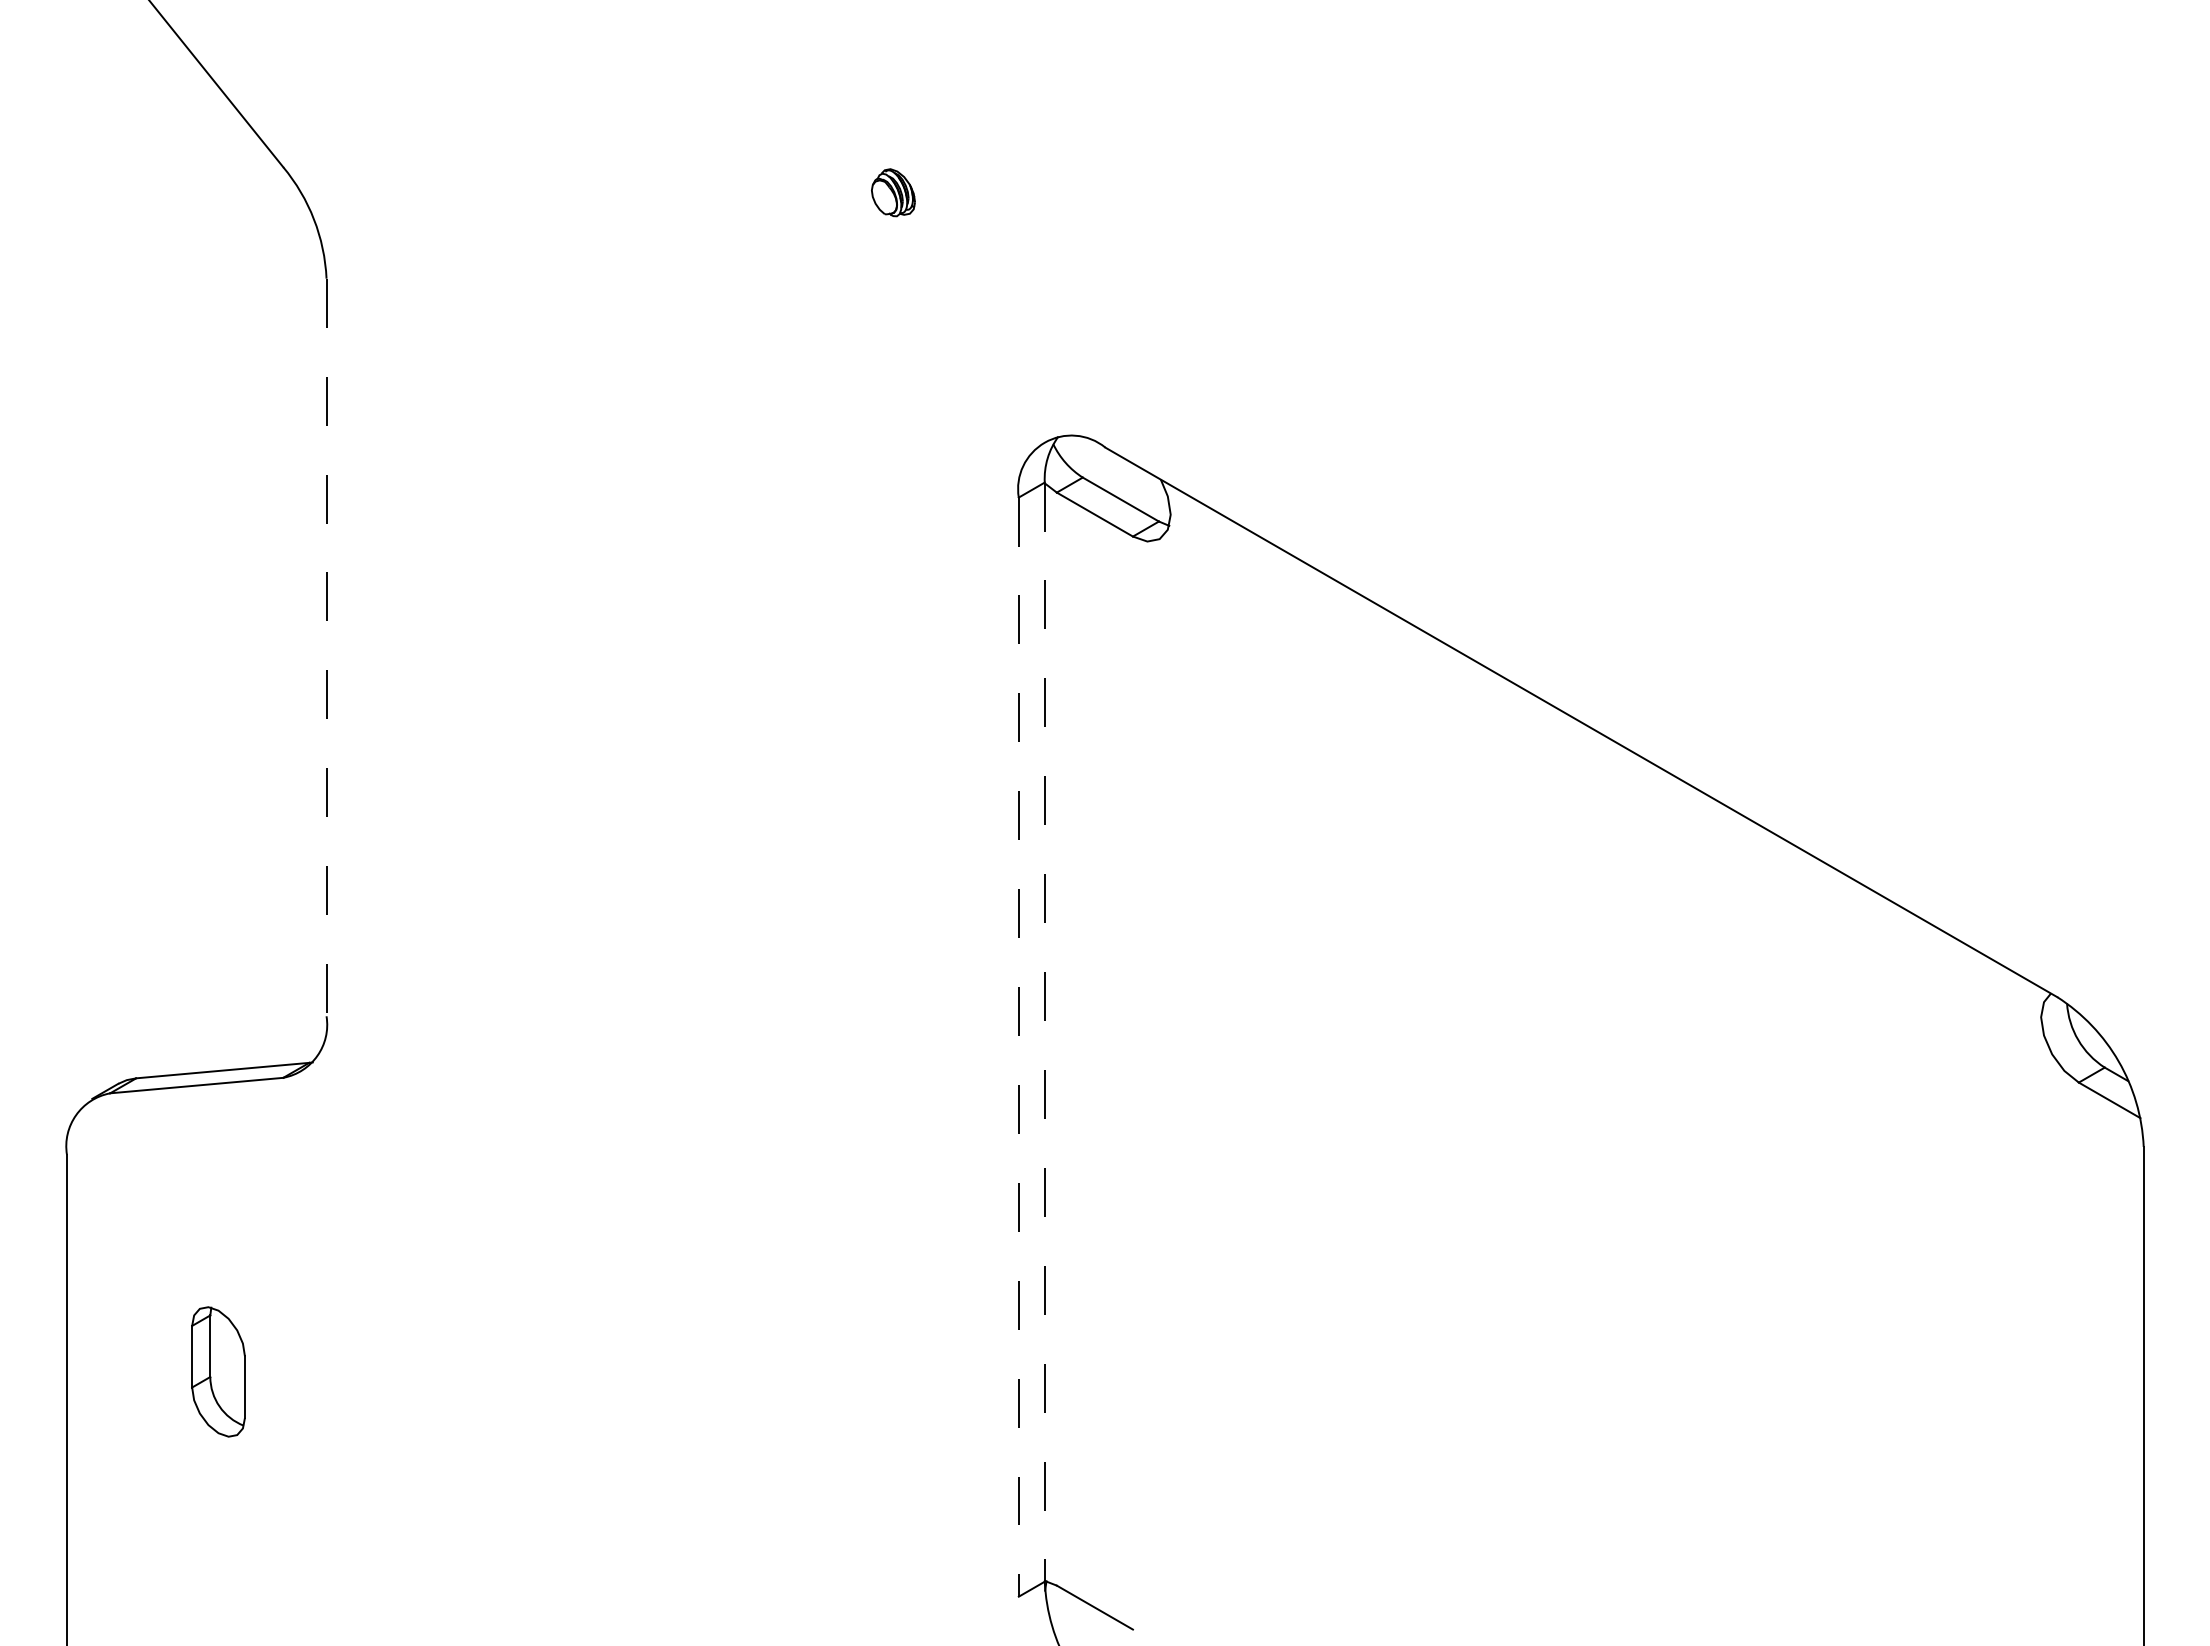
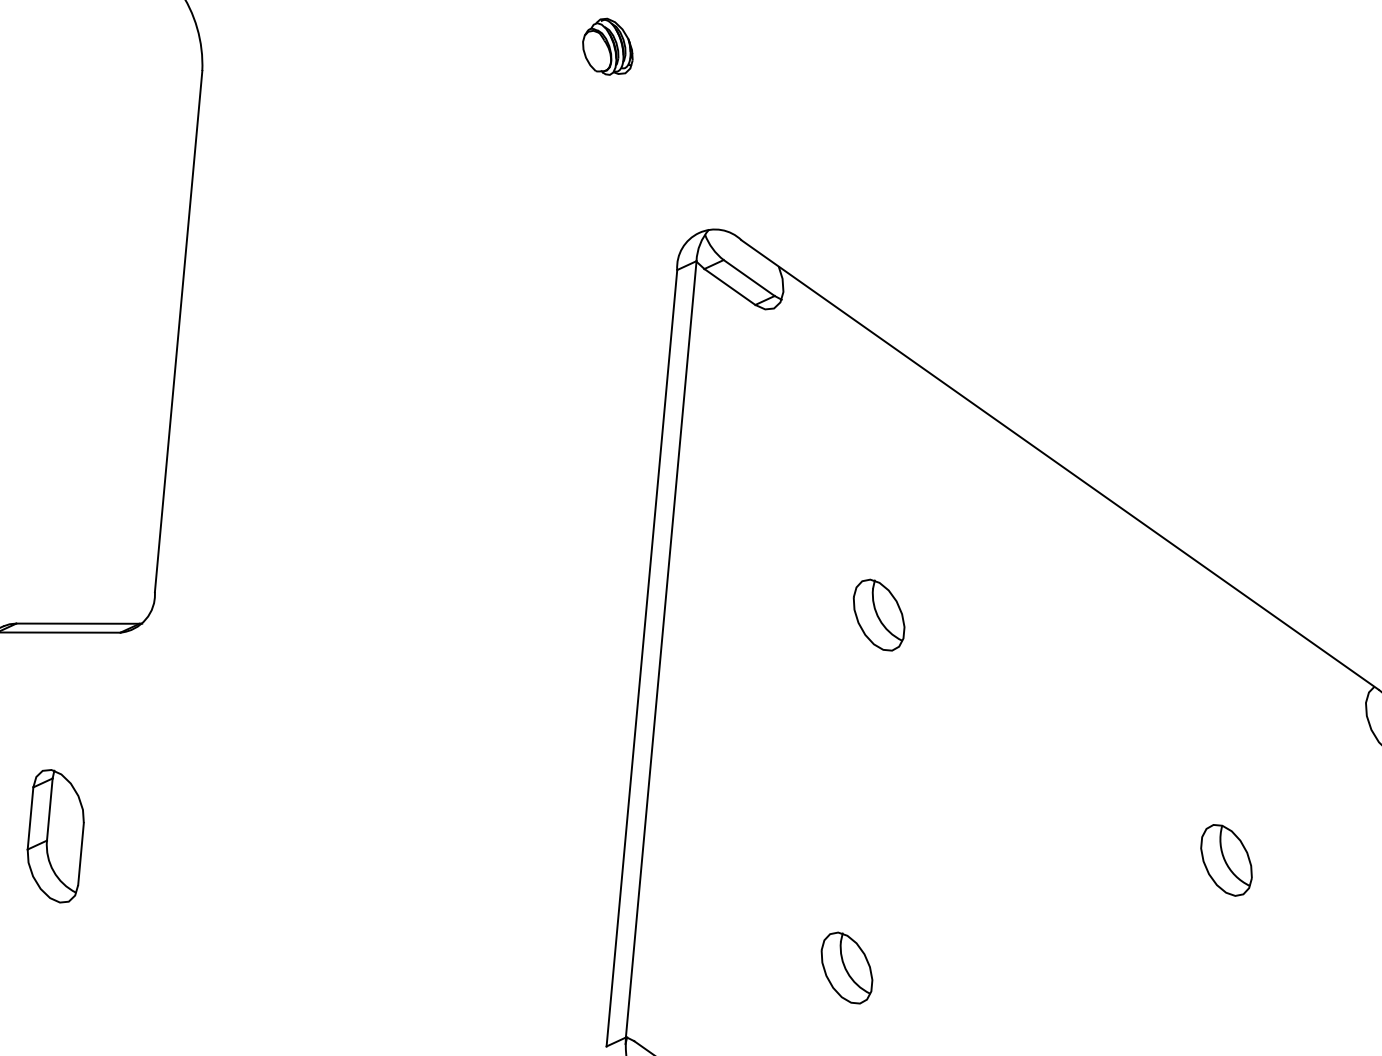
part: (893, 192) -> (608, 46), size x1.67
line: (326, 647) -> (178, 331), dashed -> solid
part: (1345, 955) -> (878, 614), added
line: (1044, 1032) -> (661, 649), dashed -> solid
line: (1018, 1047) -> (641, 658), dashed -> solid
part: (1865, 1256) -> (1226, 860), added
part: (218, 1371) -> (55, 835), size x1.43
part: (1345, 1455) -> (846, 967), added

